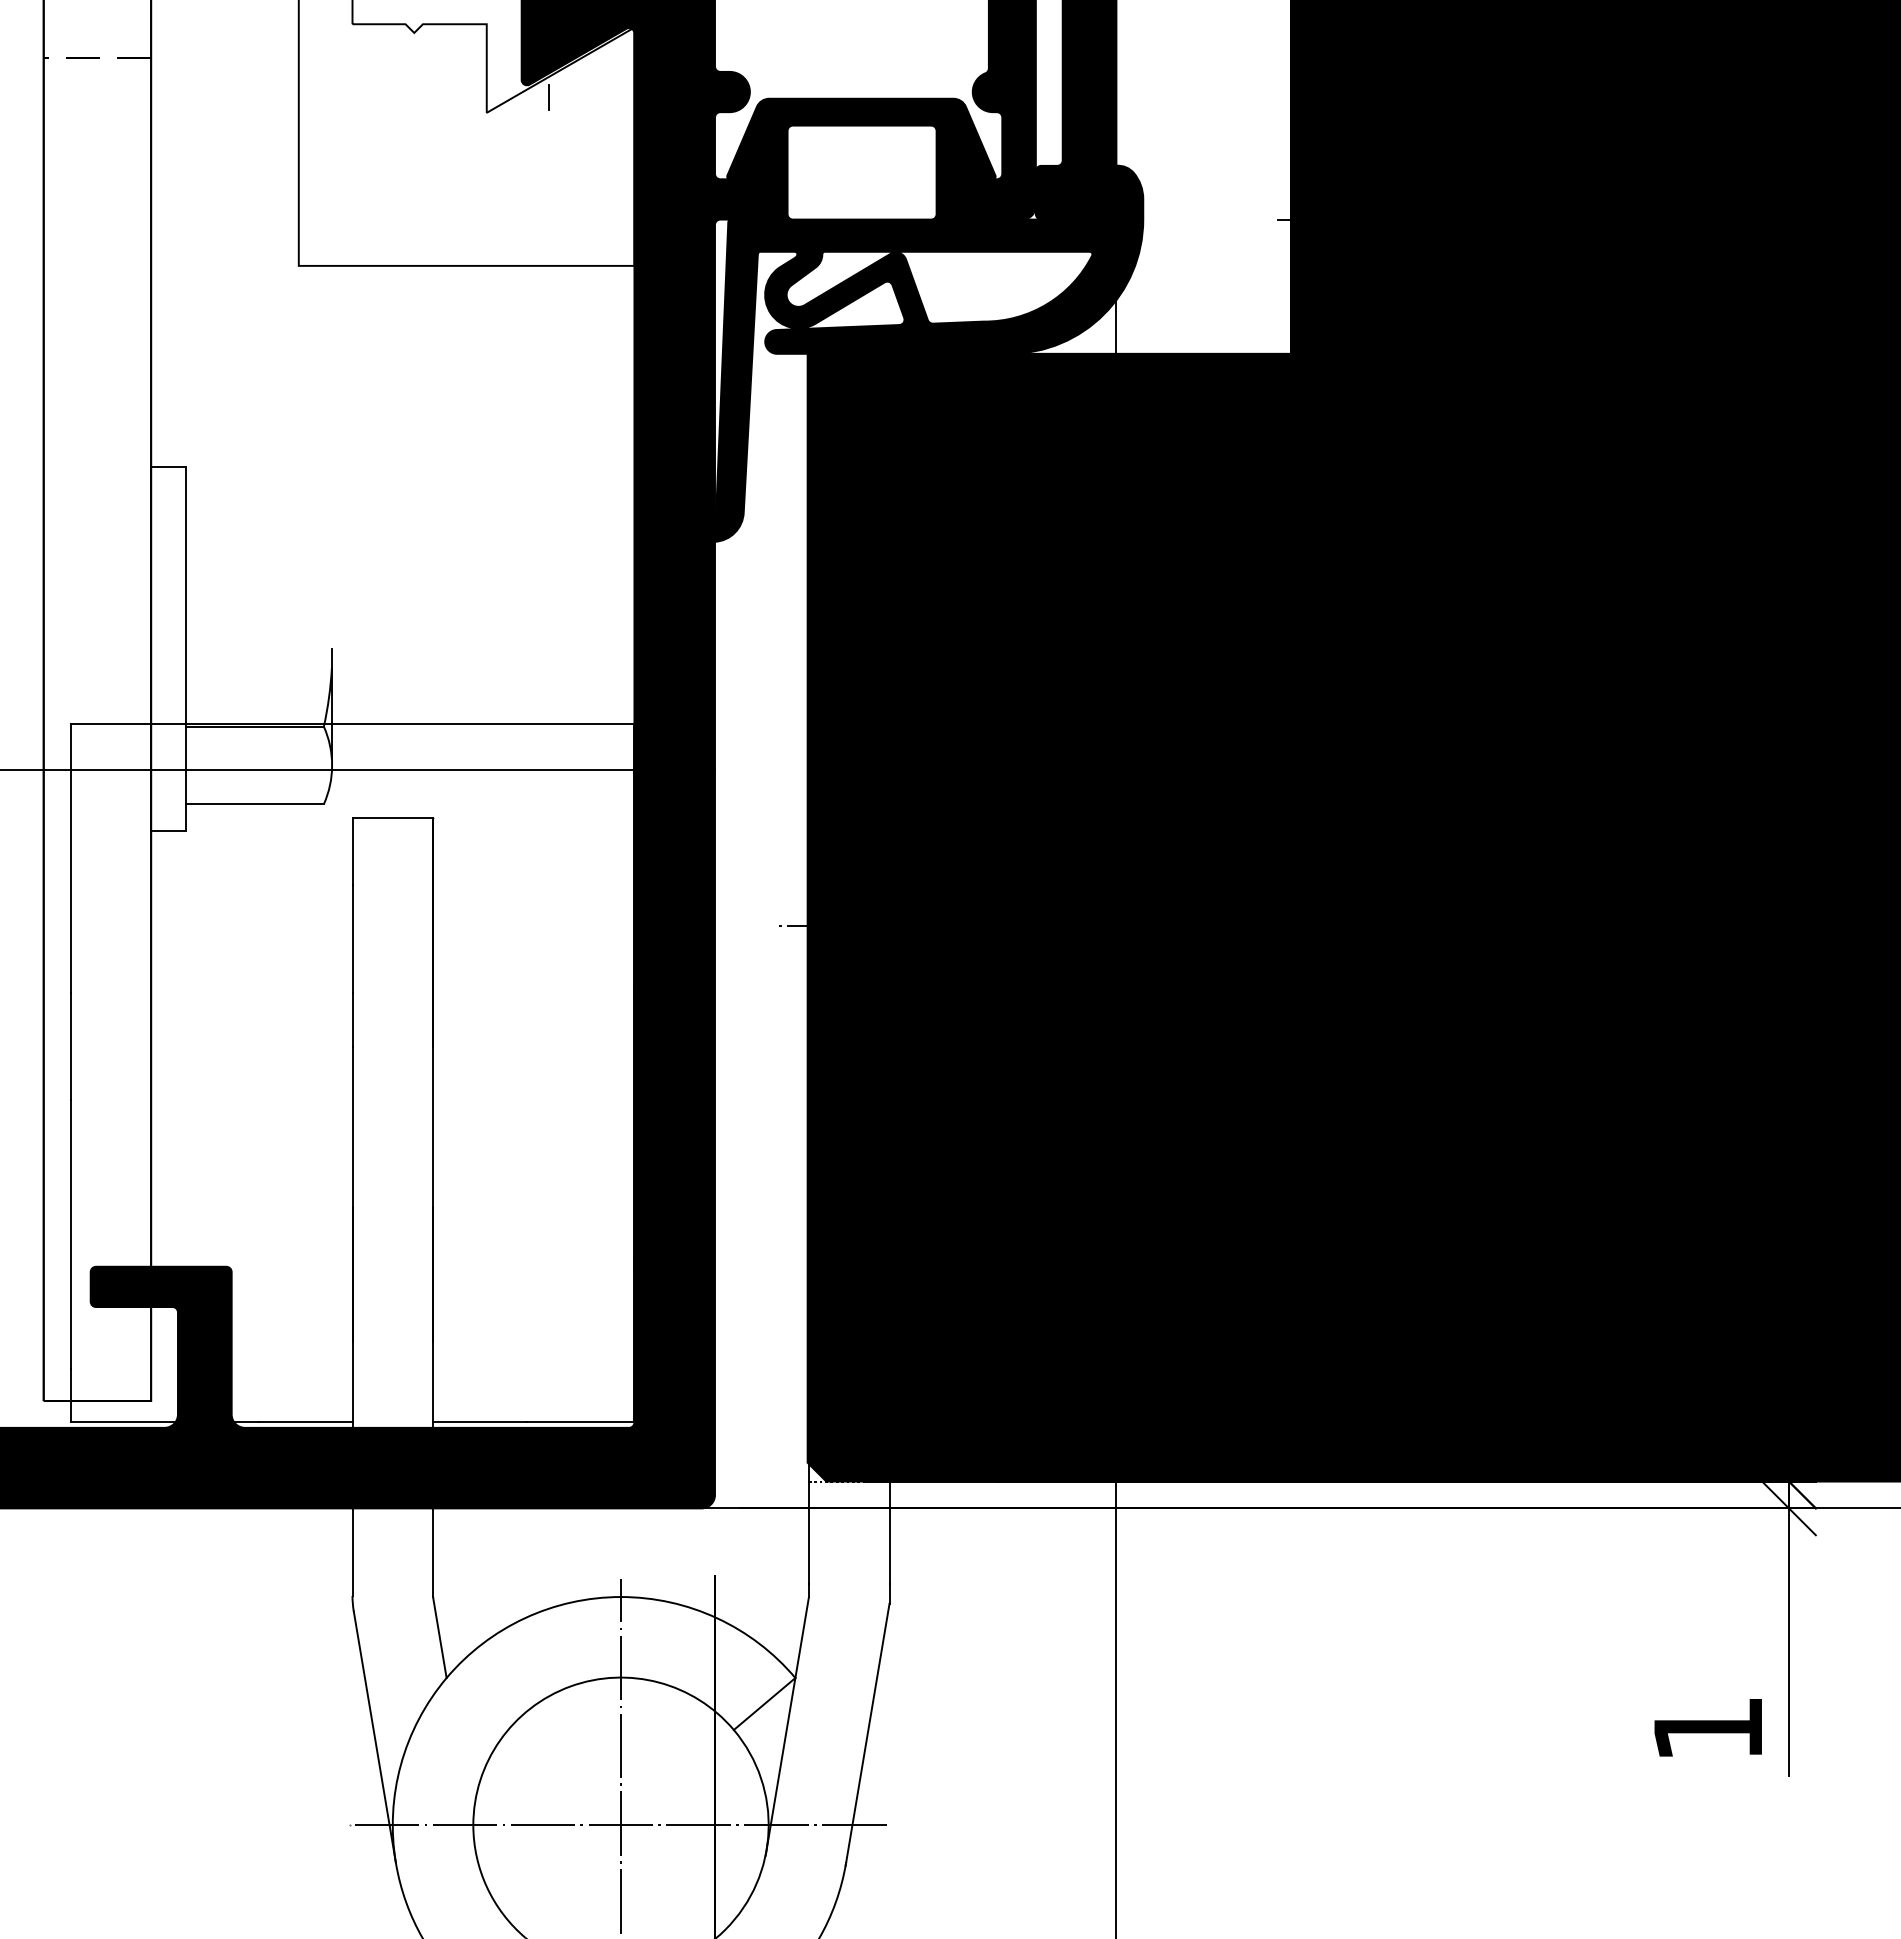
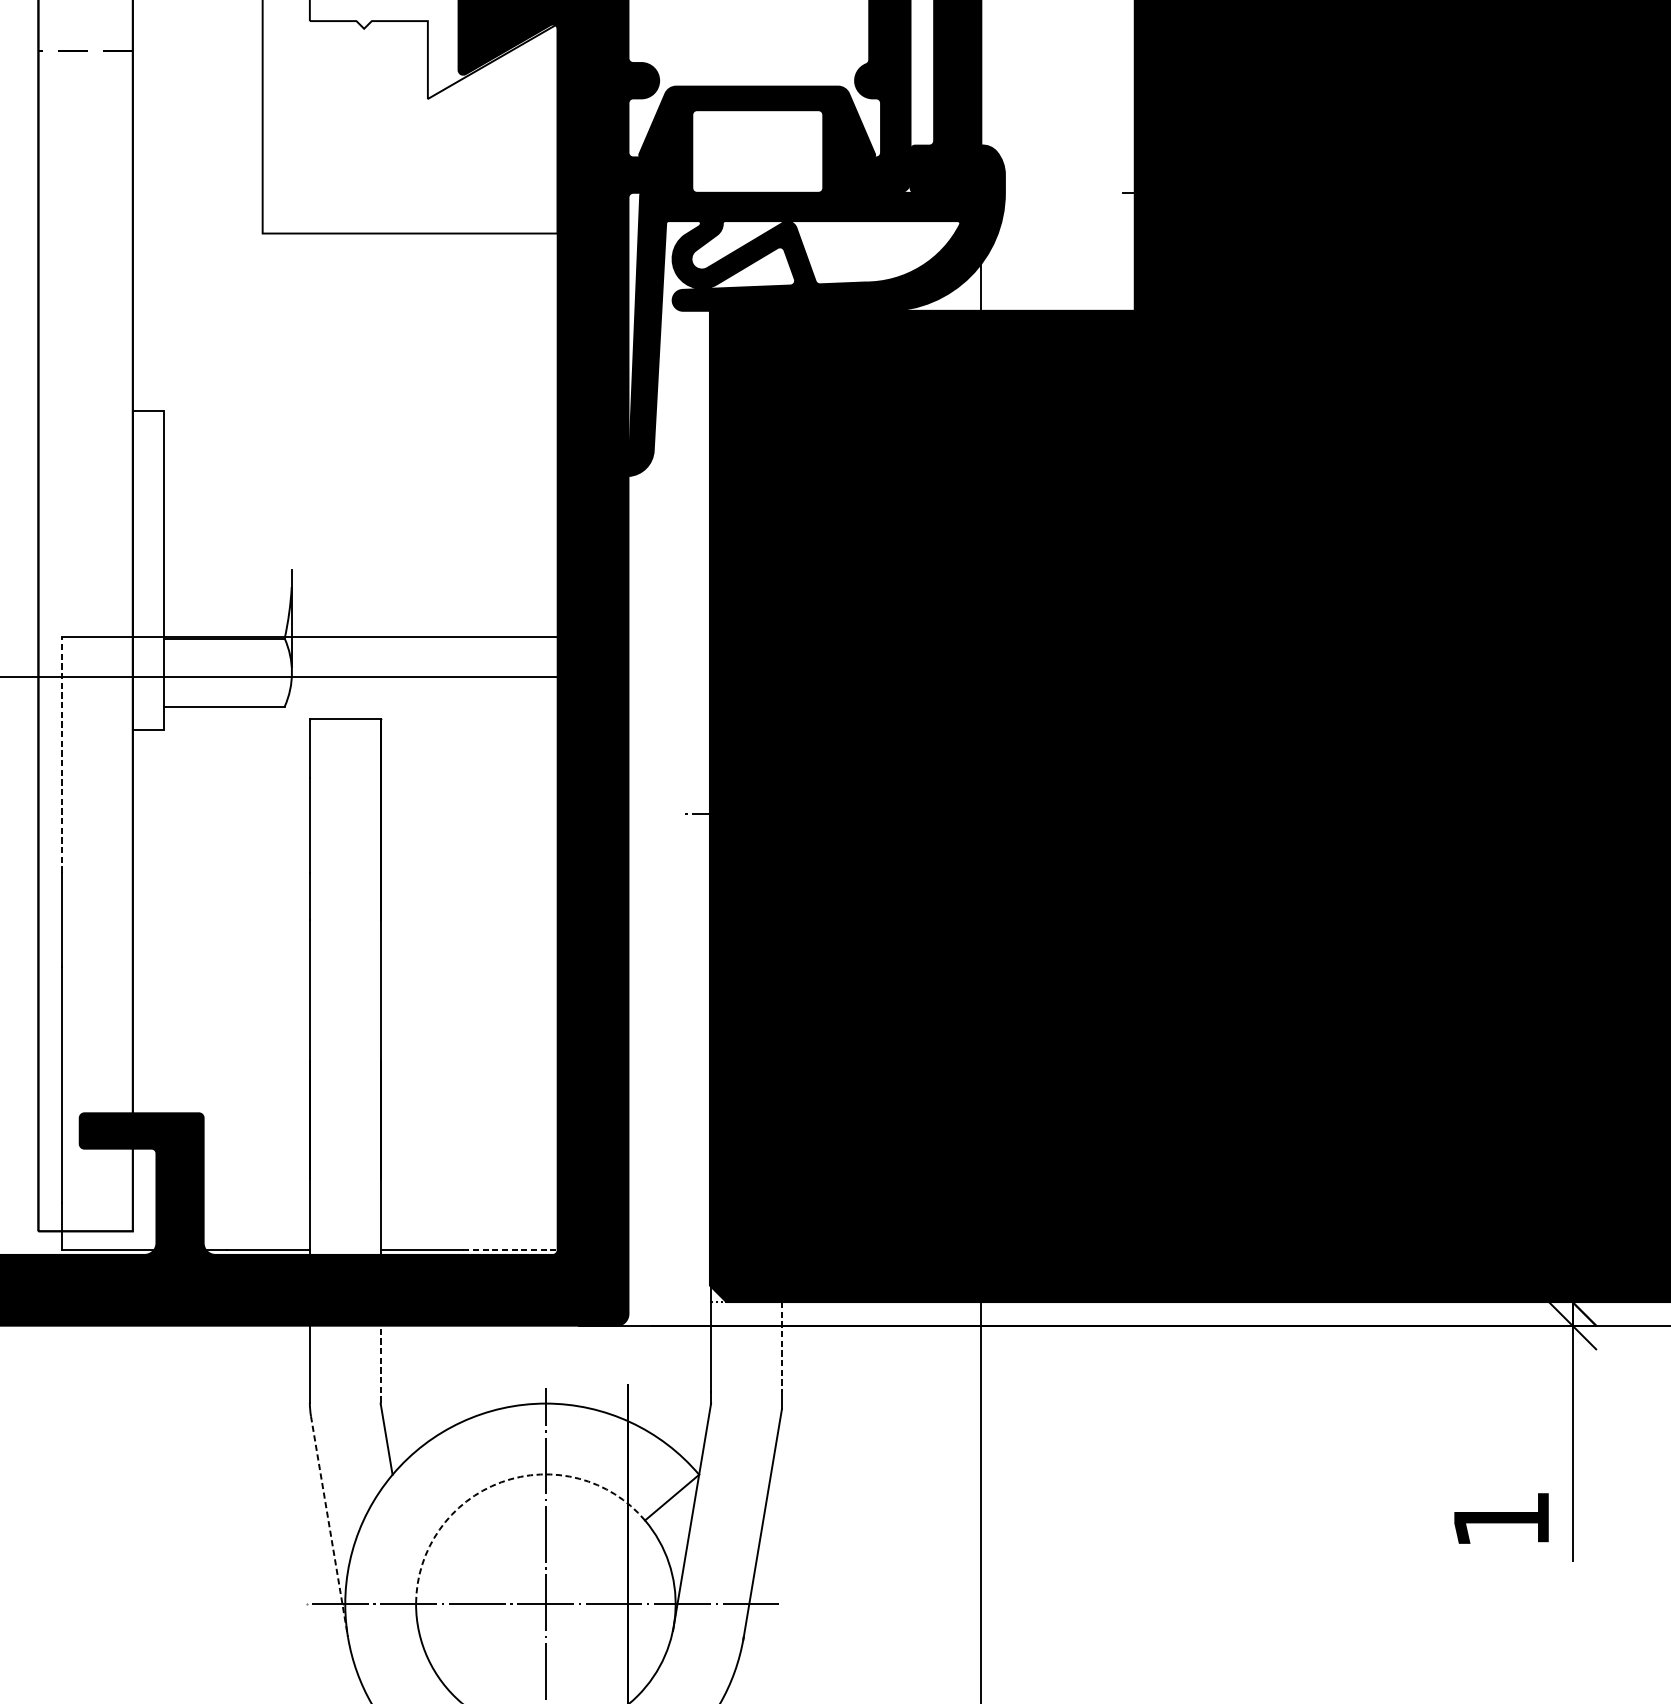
line: (549, 97) -> (483, 85), removed
line: (70, 858) -> (61, 754), solid -> dashed
line: (580, 1422) -> (510, 1250), solid -> dashed
line: (889, 1533) -> (781, 1347), solid -> dashed
line: (433, 1548) -> (381, 1360), solid -> dashed
arc: (570, 1686) -> (501, 1482), solid -> dashed
line: (374, 1737) -> (329, 1527), solid -> dashed

